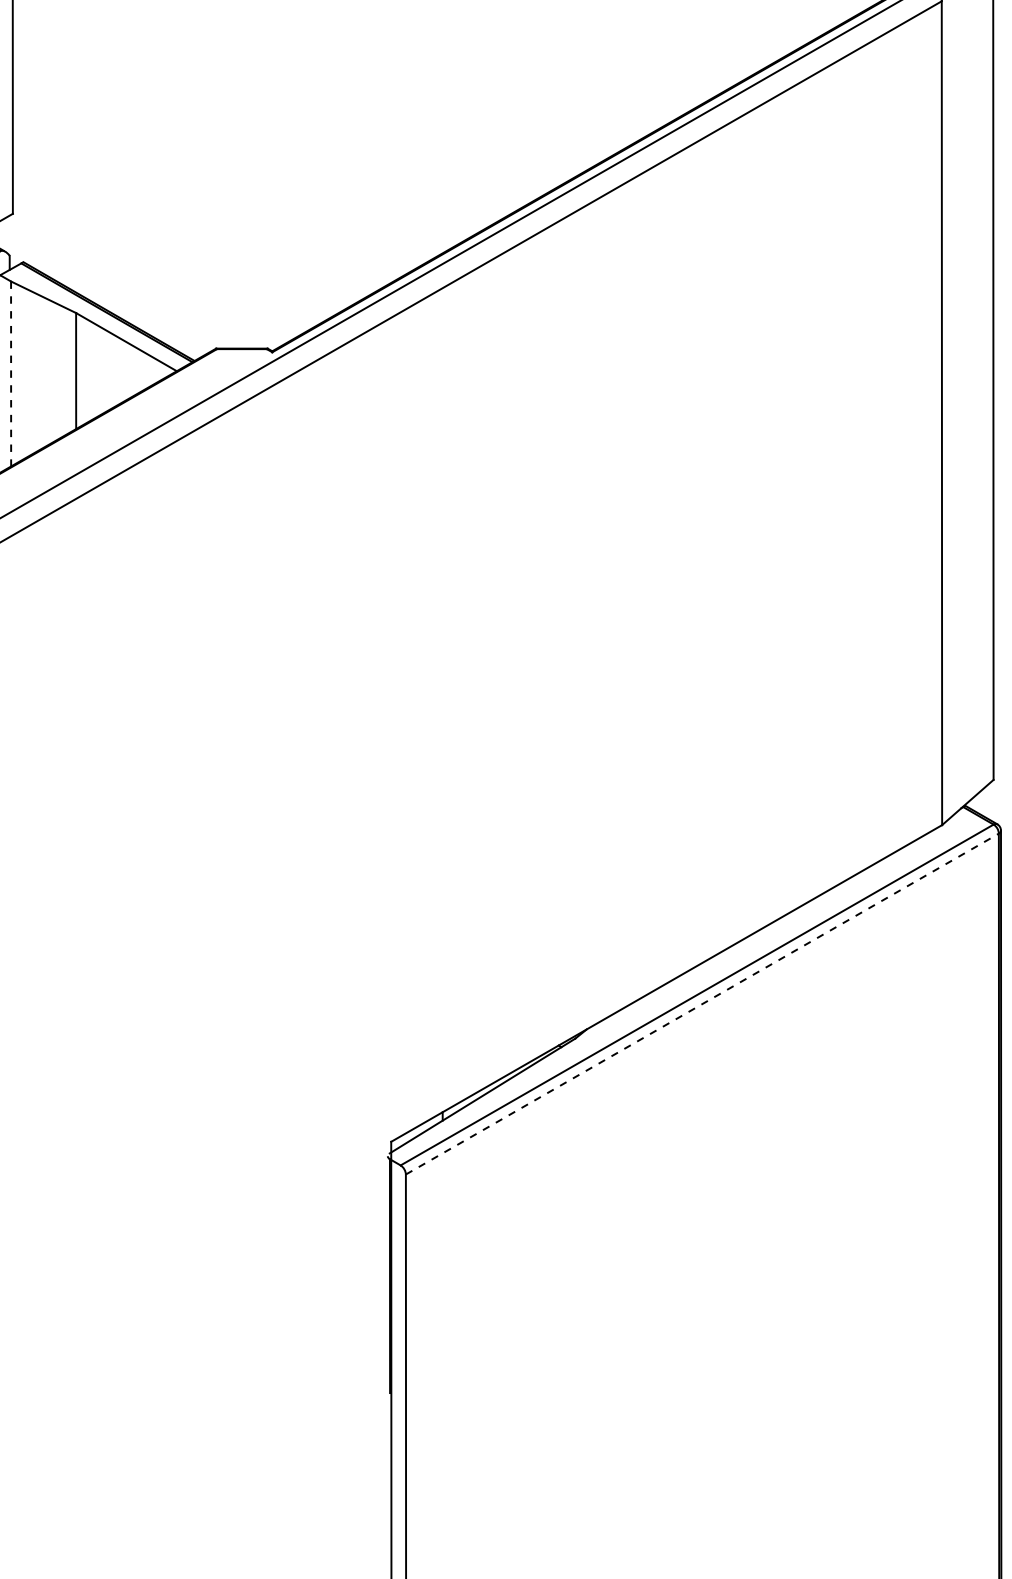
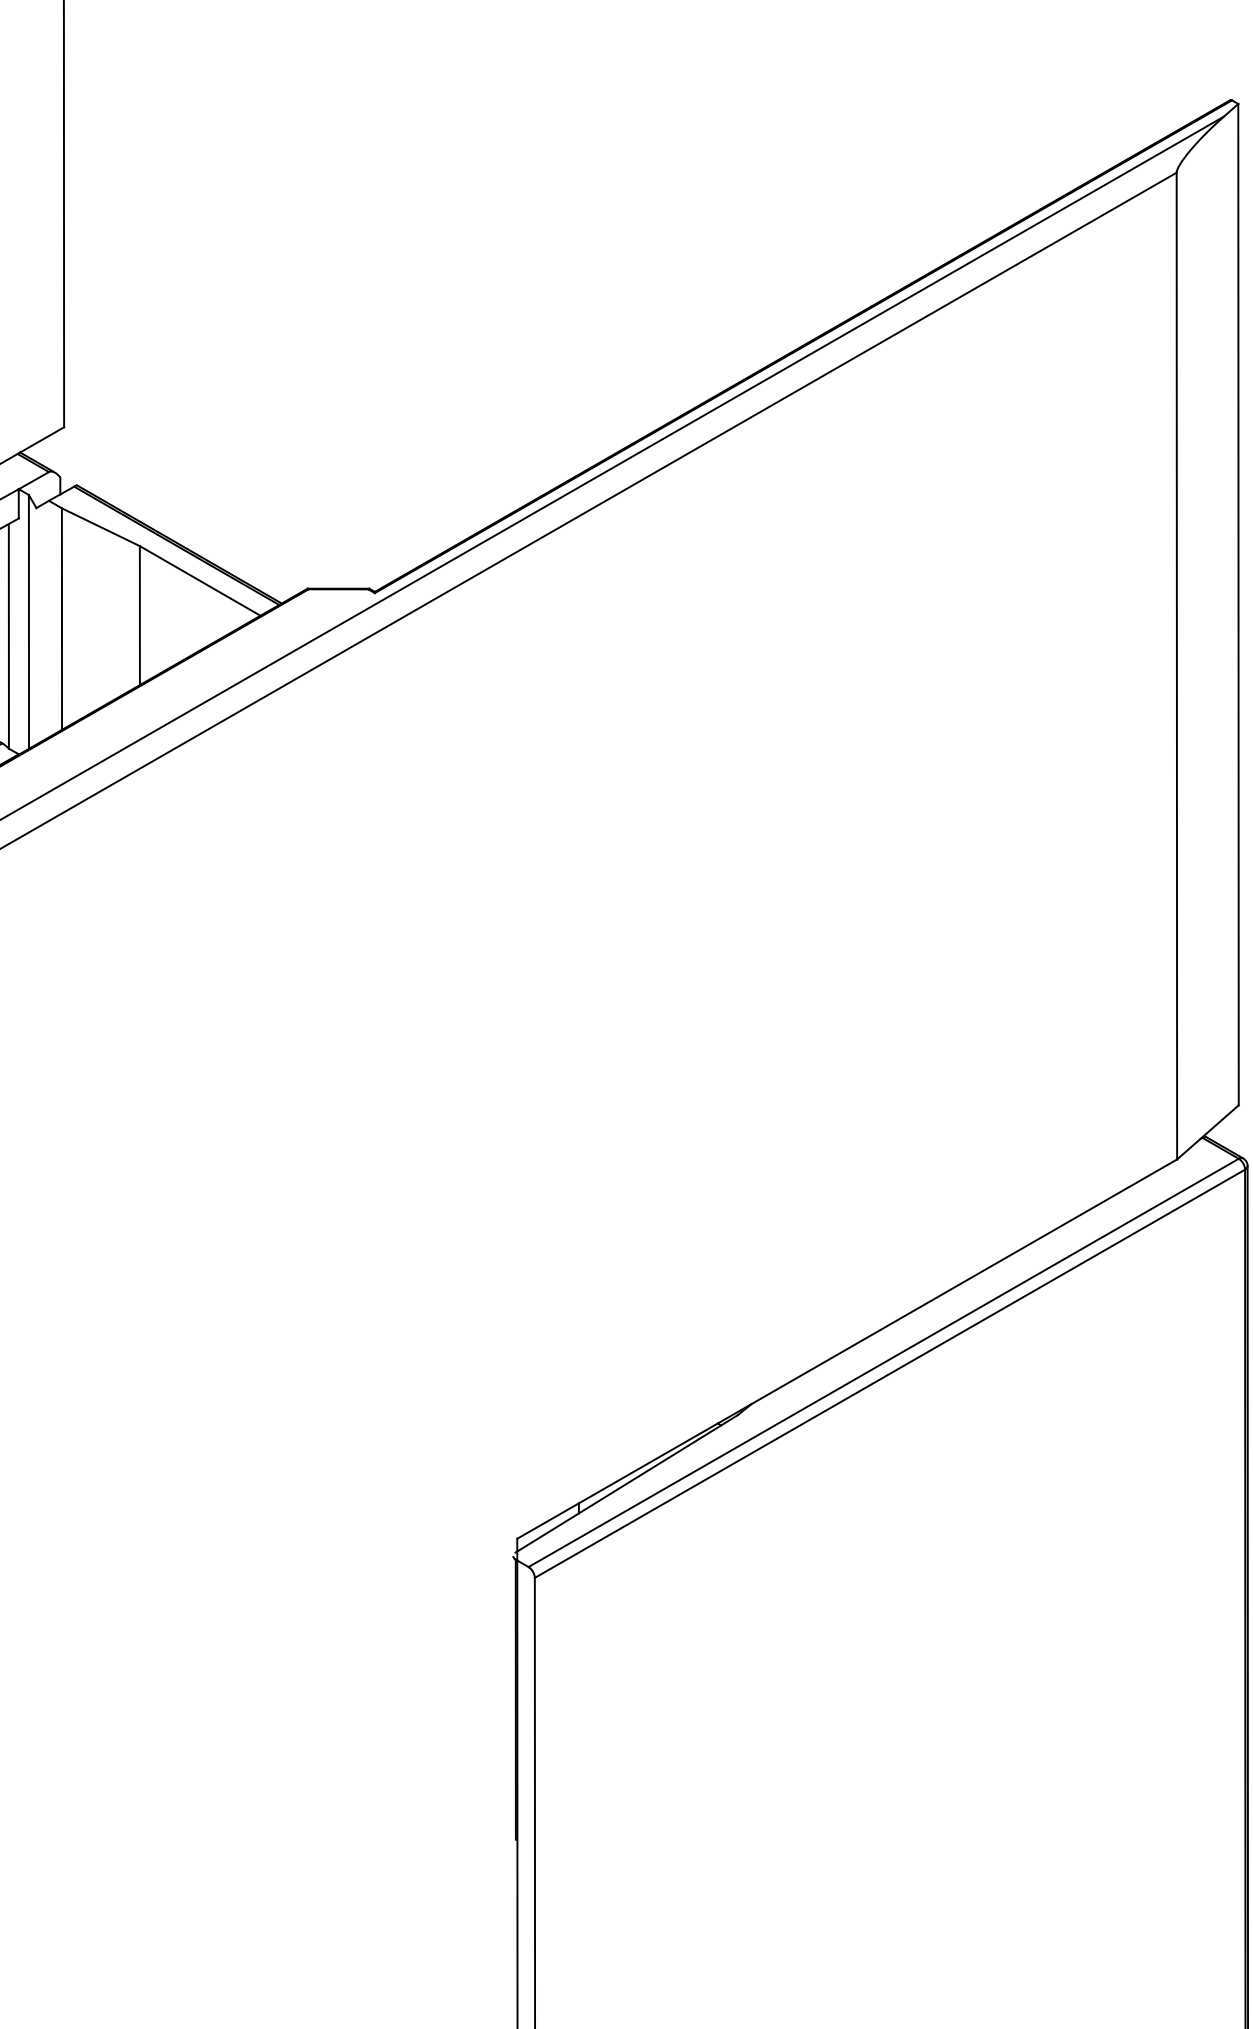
line: (10, 374) -> (61, 619), dashed -> solid
line: (702, 1003) -> (889, 1373), dashed -> solid

